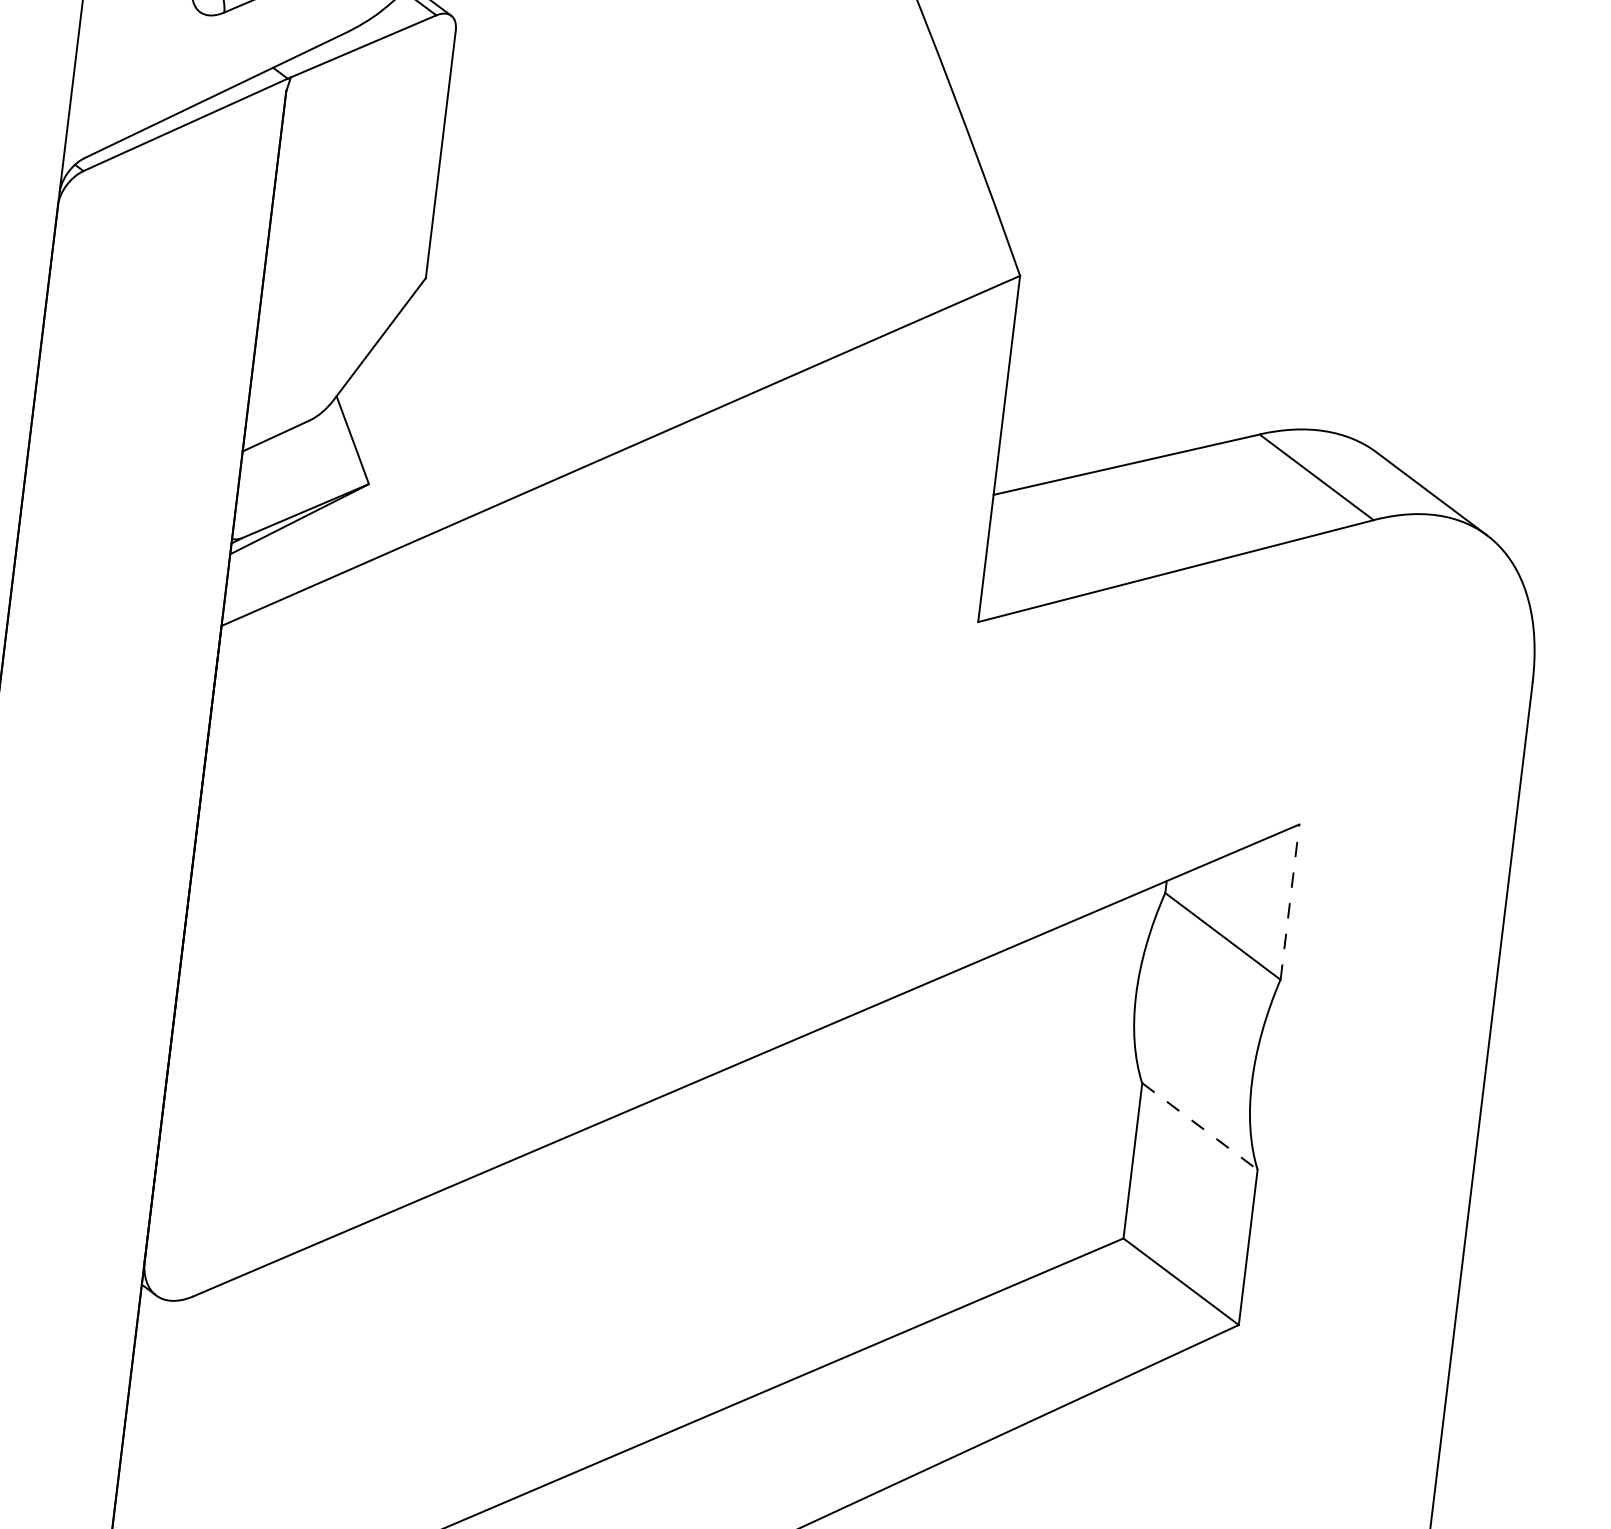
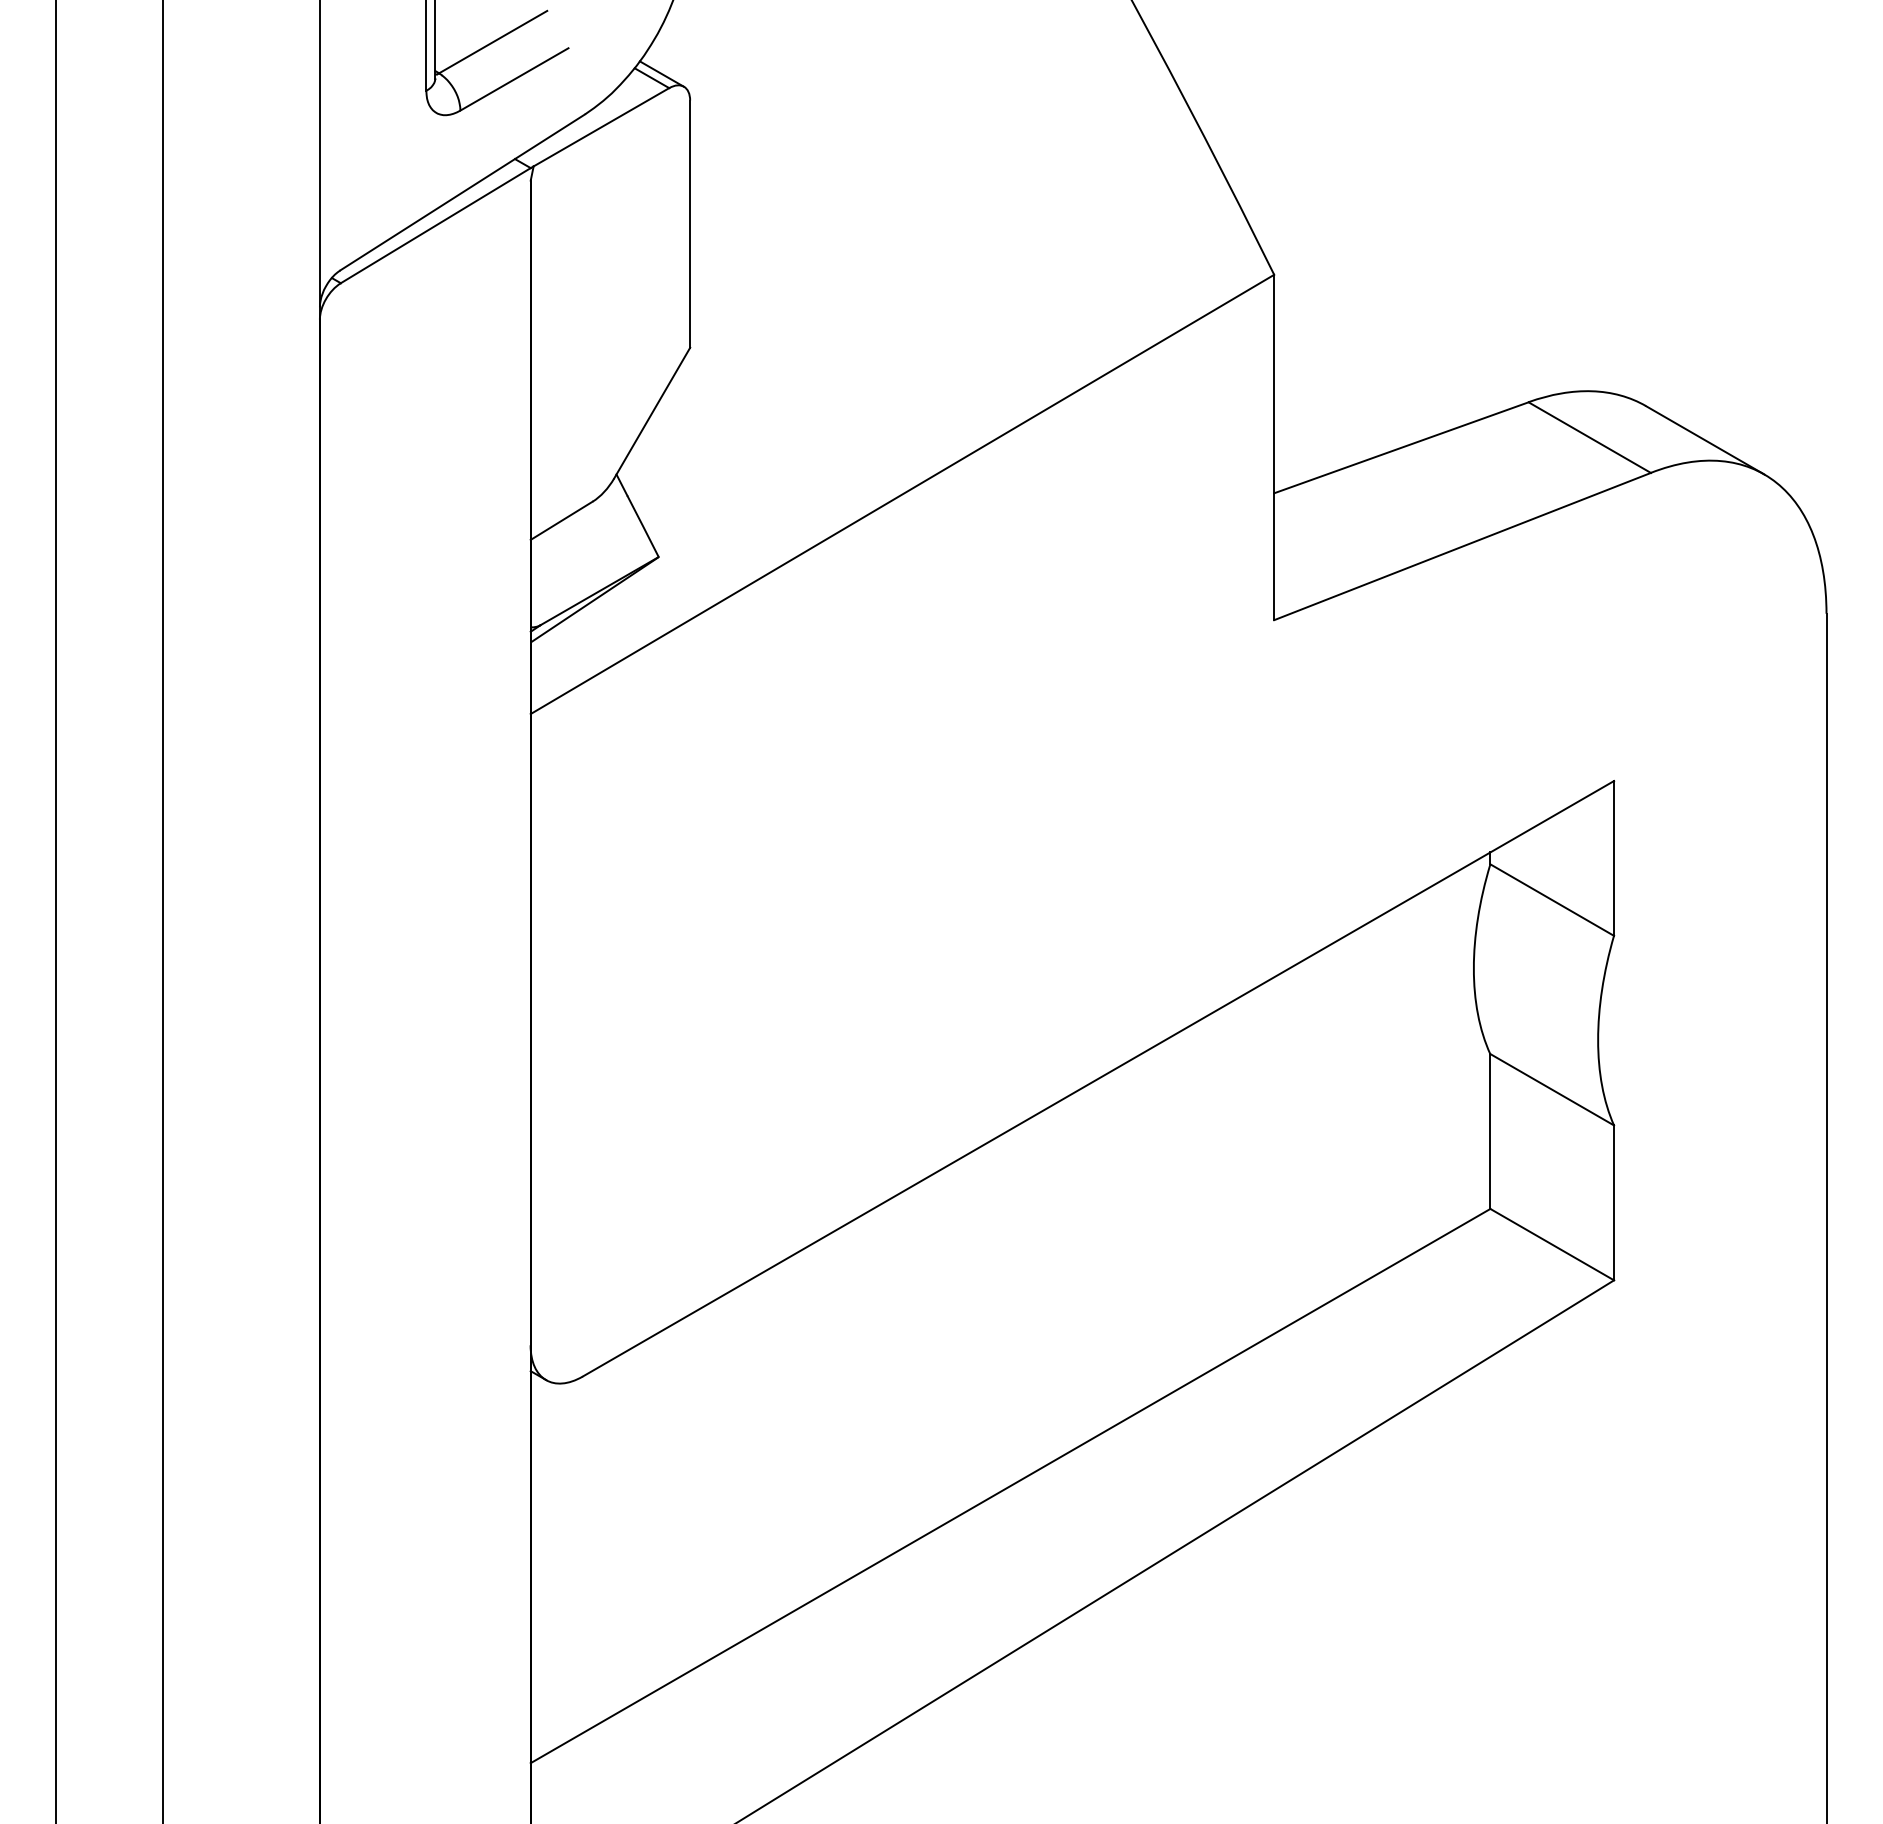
line: (1290, 901) -> (1614, 857), dashed -> solid
line: (1200, 1127) -> (1552, 1090), dashed -> solid

